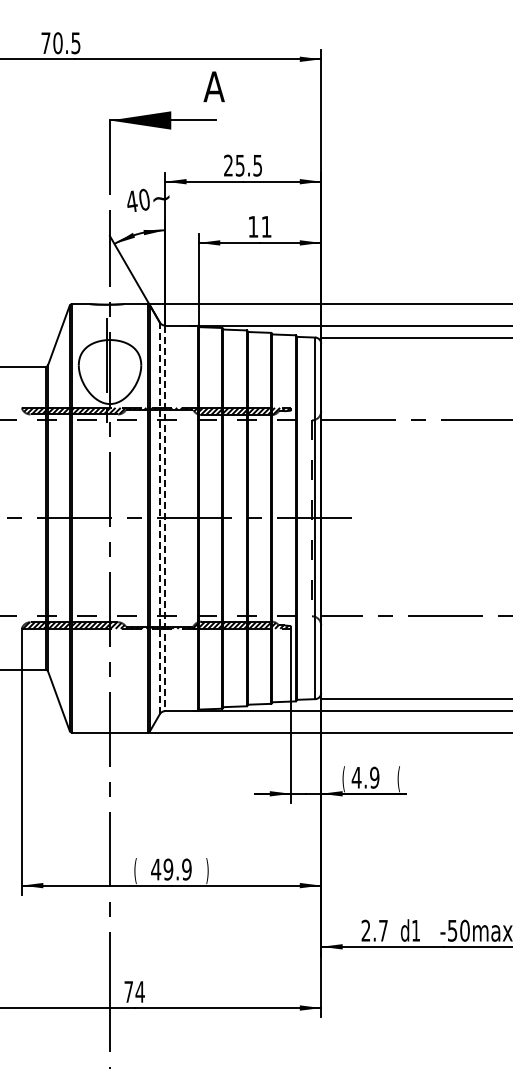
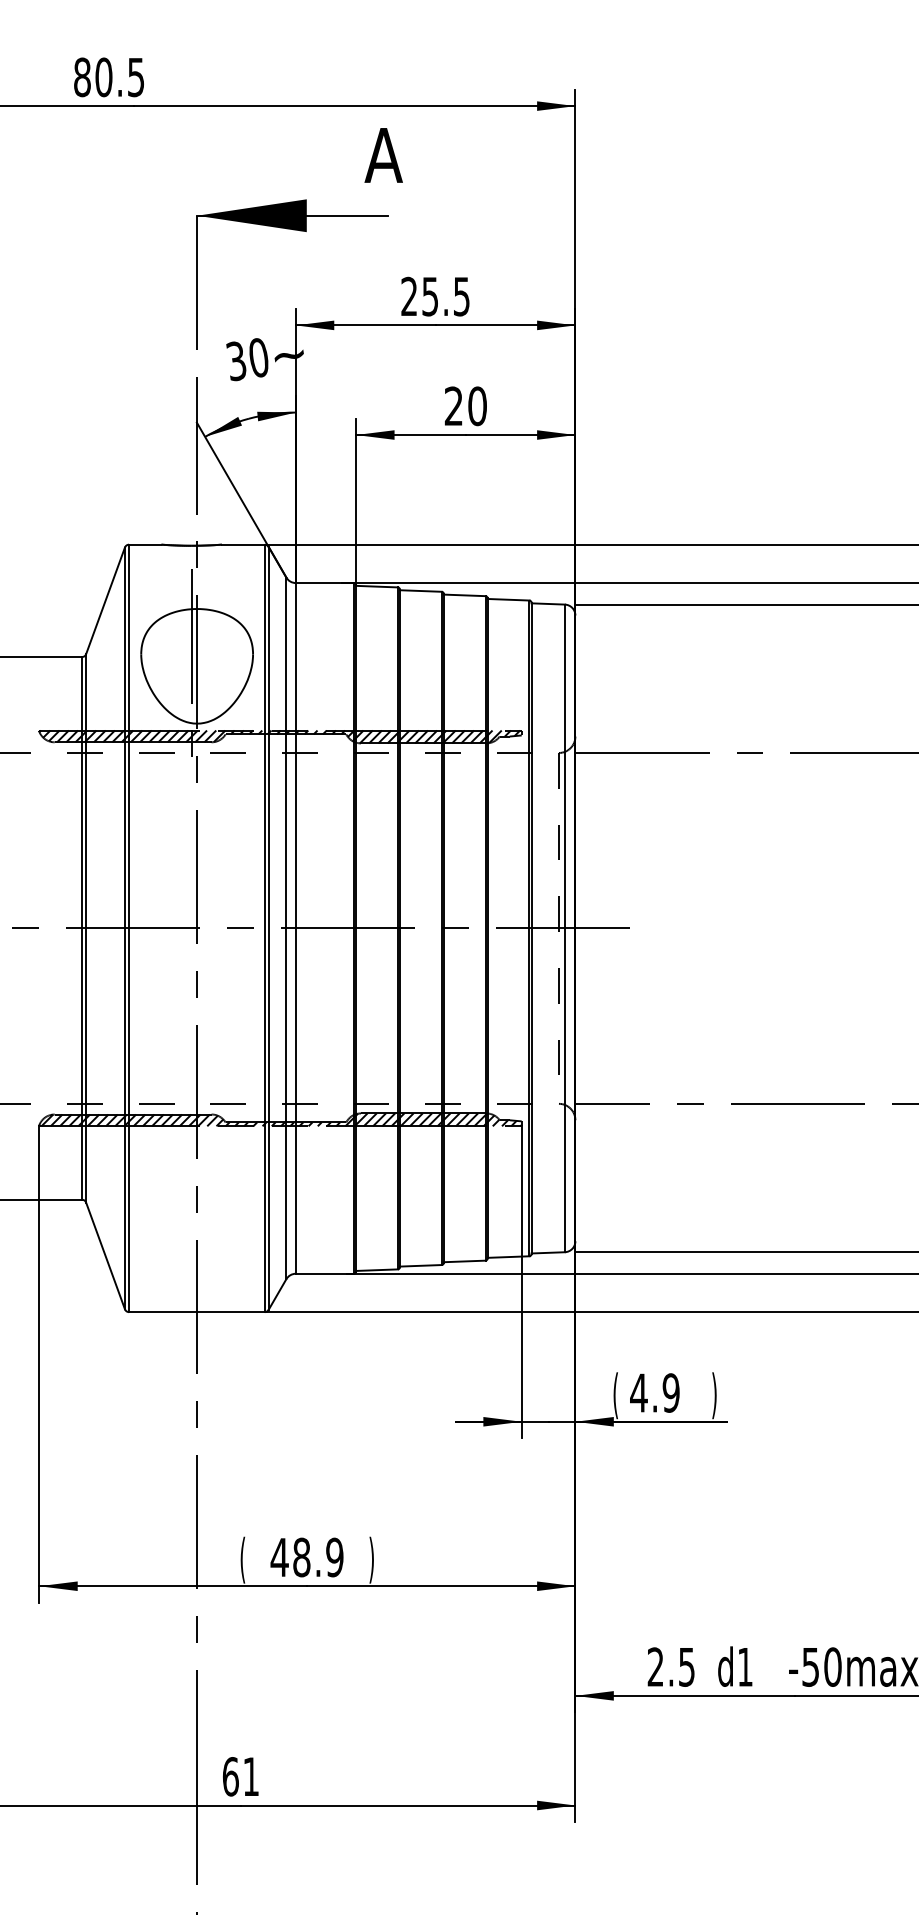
text: (45, 43) -> (81, 77), 70.5 -> 80.5
text: (131, 201) -> (235, 360), 40 -> 30
text: (259, 226) -> (464, 405), 11 -> 20
line: (159, 518) -> (285, 928), dashed -> solid
line: (165, 518) -> (296, 928), dashed -> solid
text: (398, 779) -> (713, 1396), ( -> )
text: (168, 869) -> (301, 1557), 49.9 -> 48.9
text: (383, 930) -> (686, 1666), 2.7 -> 2.5
text: (134, 991) -> (240, 1775), 74 -> 61

